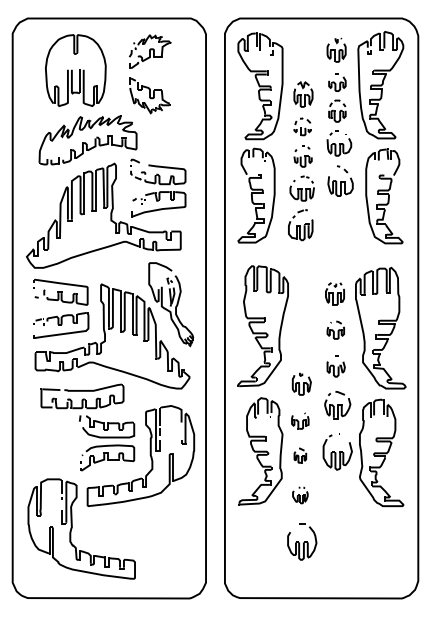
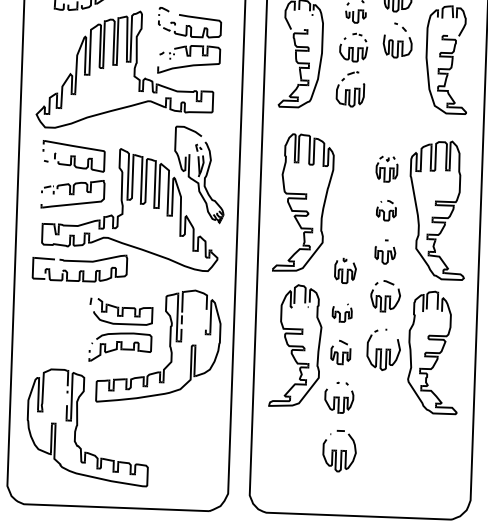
part: (82, 396) -> (79, 267), moved
part: (300, 455) -> (341, 352), size x1.43
part: (300, 495) -> (339, 397), size x1.67

